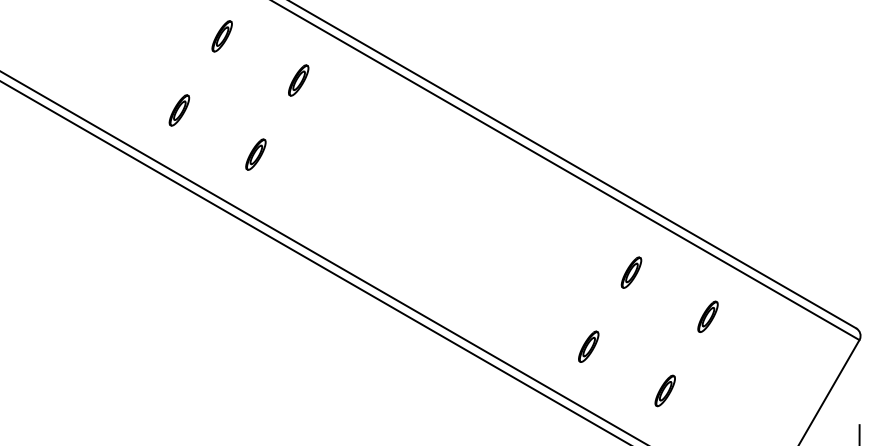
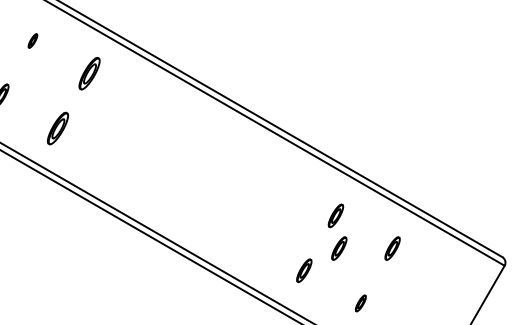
part: (221, 36) -> (32, 41), size x0.6
part: (298, 80) -> (89, 73), size x1.4
part: (255, 154) -> (57, 128), size x1.4
part: (635, 316) -> (338, 248), added
part: (664, 390) -> (360, 303), size x0.7

